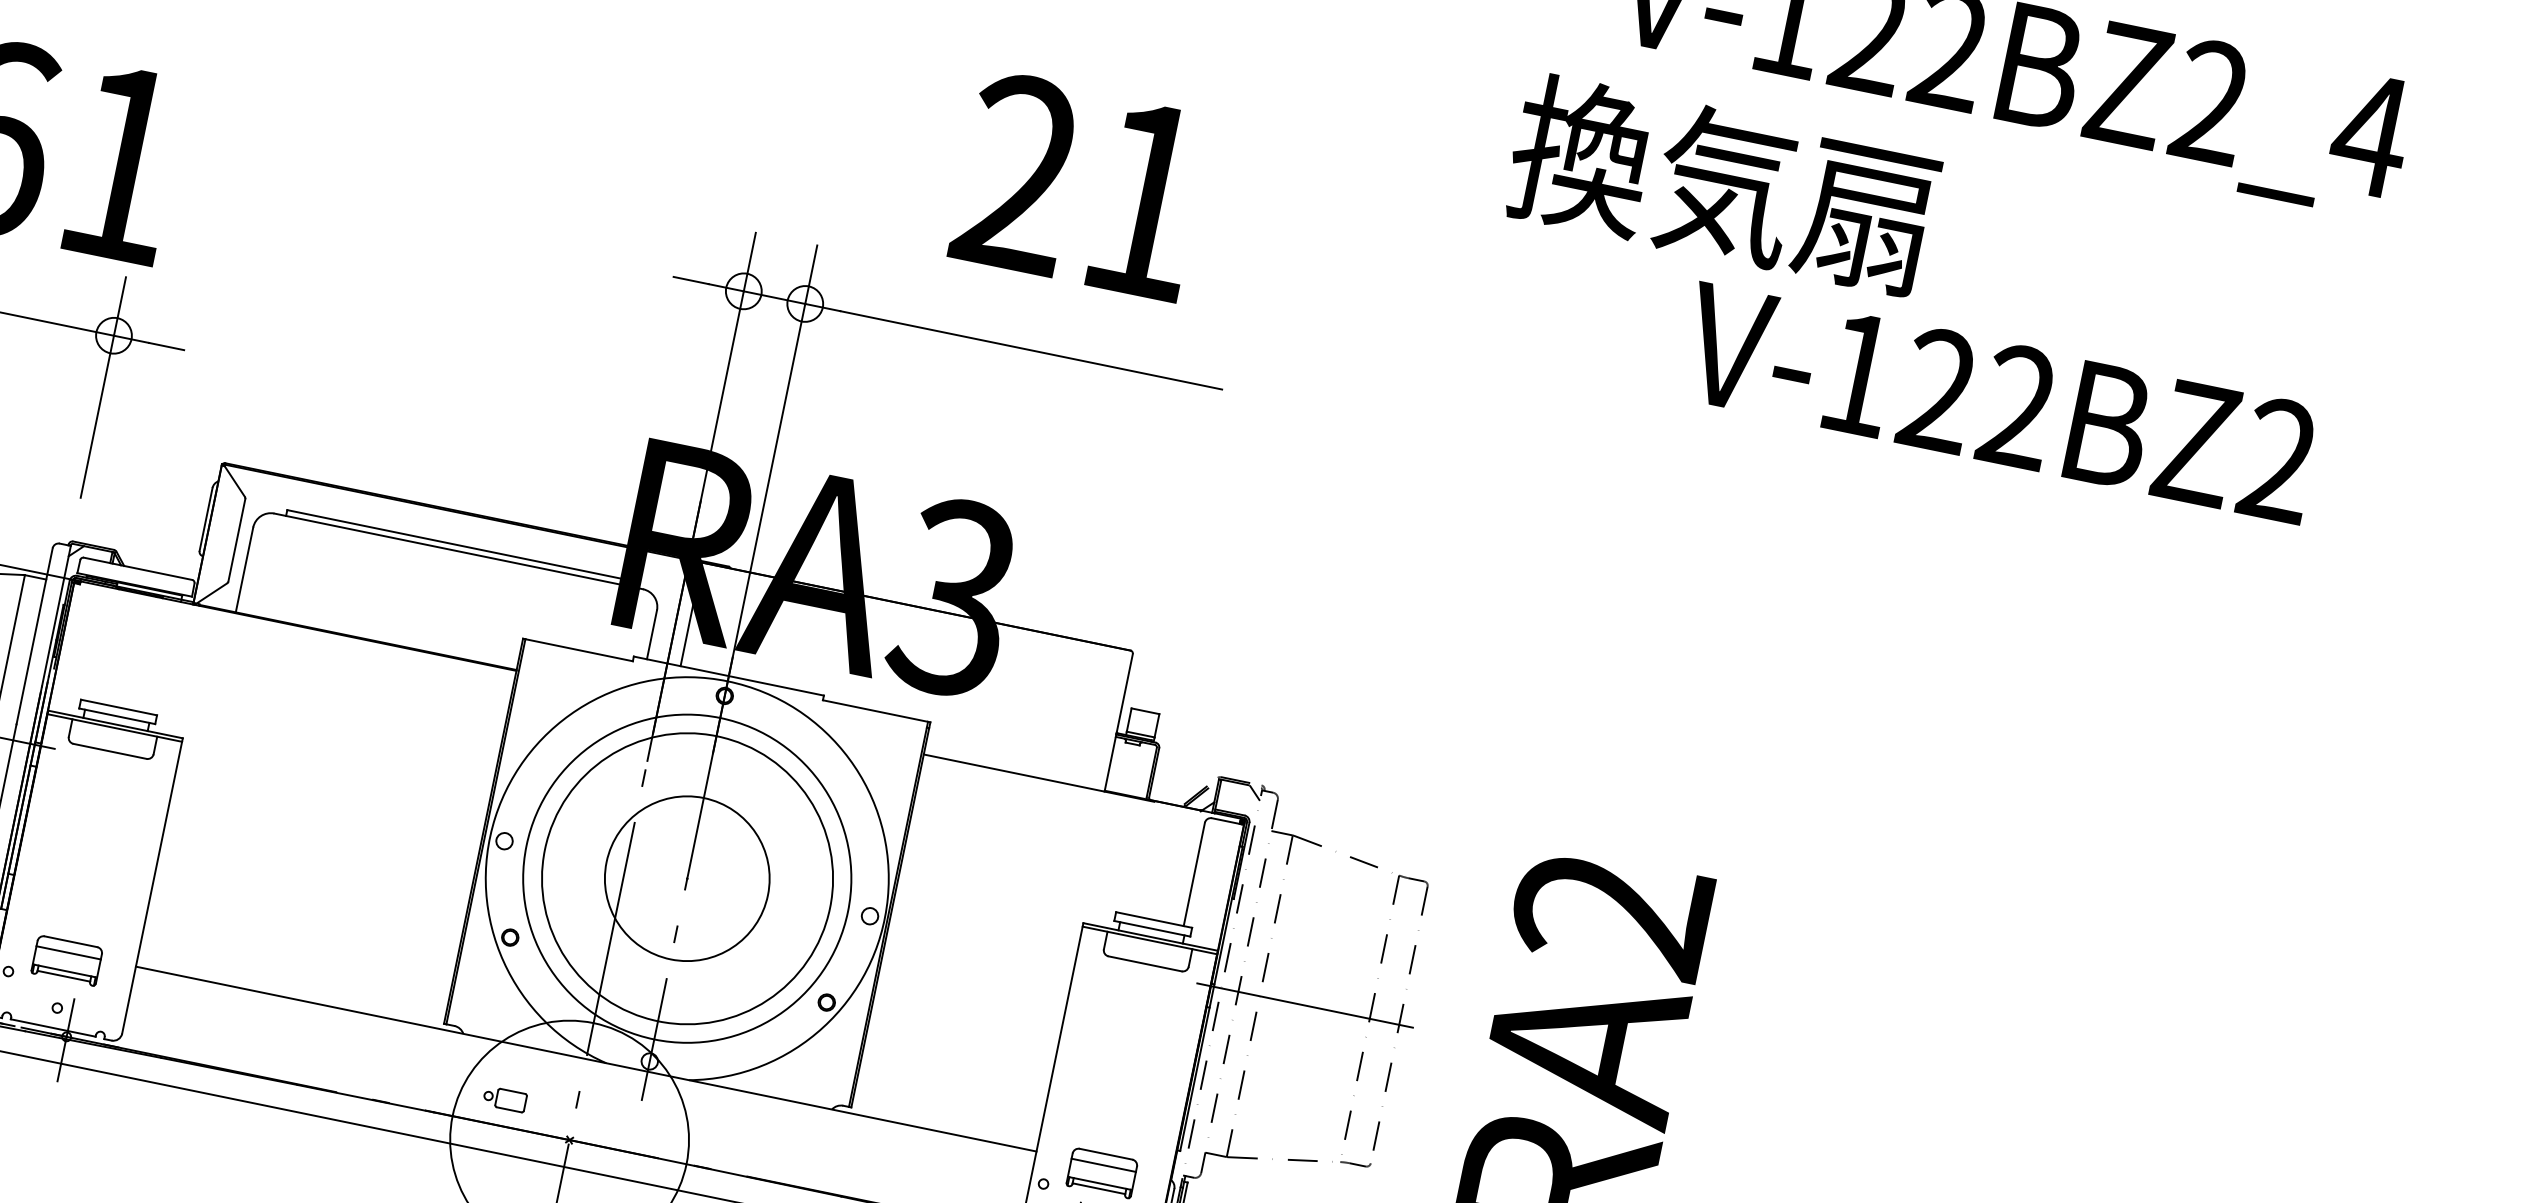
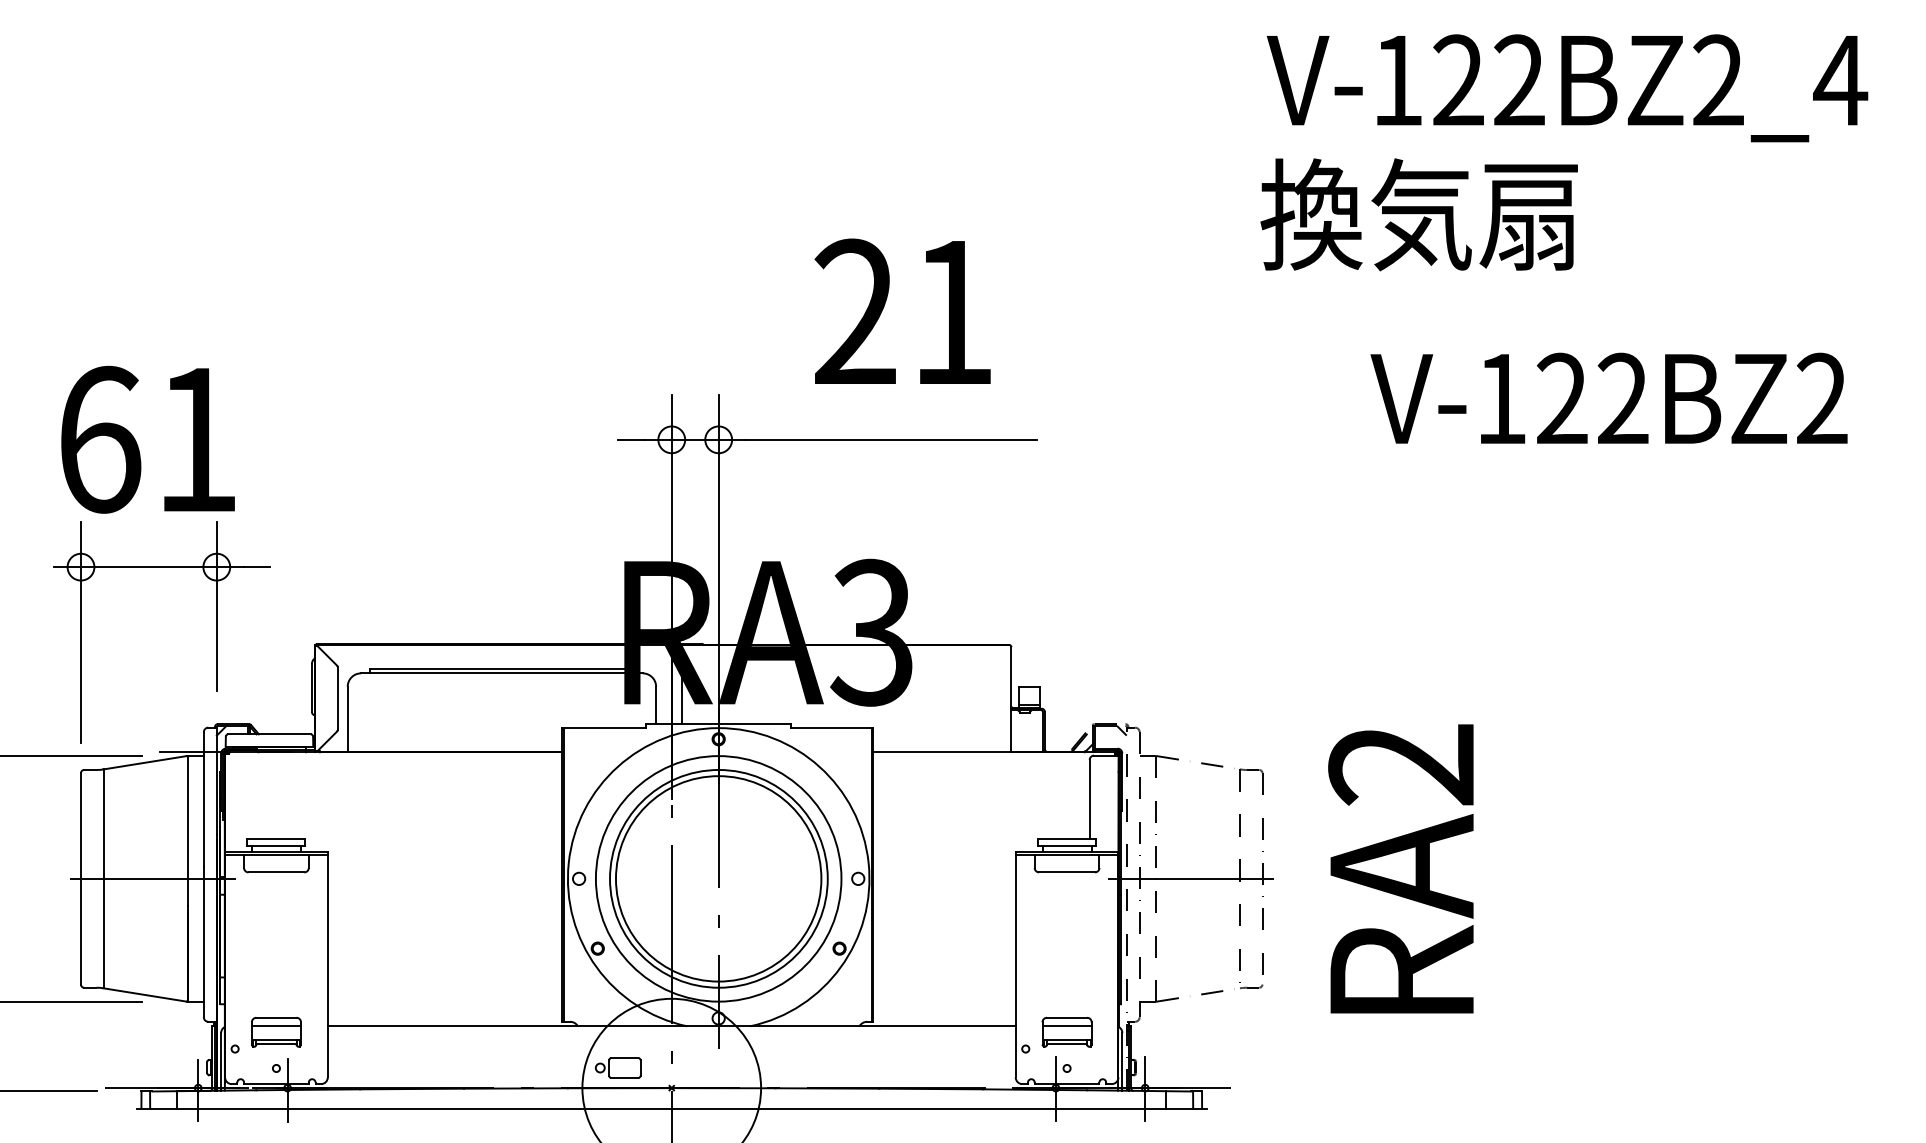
text: (1721, 184) -> (1418, 214), moved
text: (1999, 401) -> (1608, 397), moved
circle: (687, 878) -> (718, 878), size x1.67
part: (505, 1098) -> (618, 1067), size x1.43

